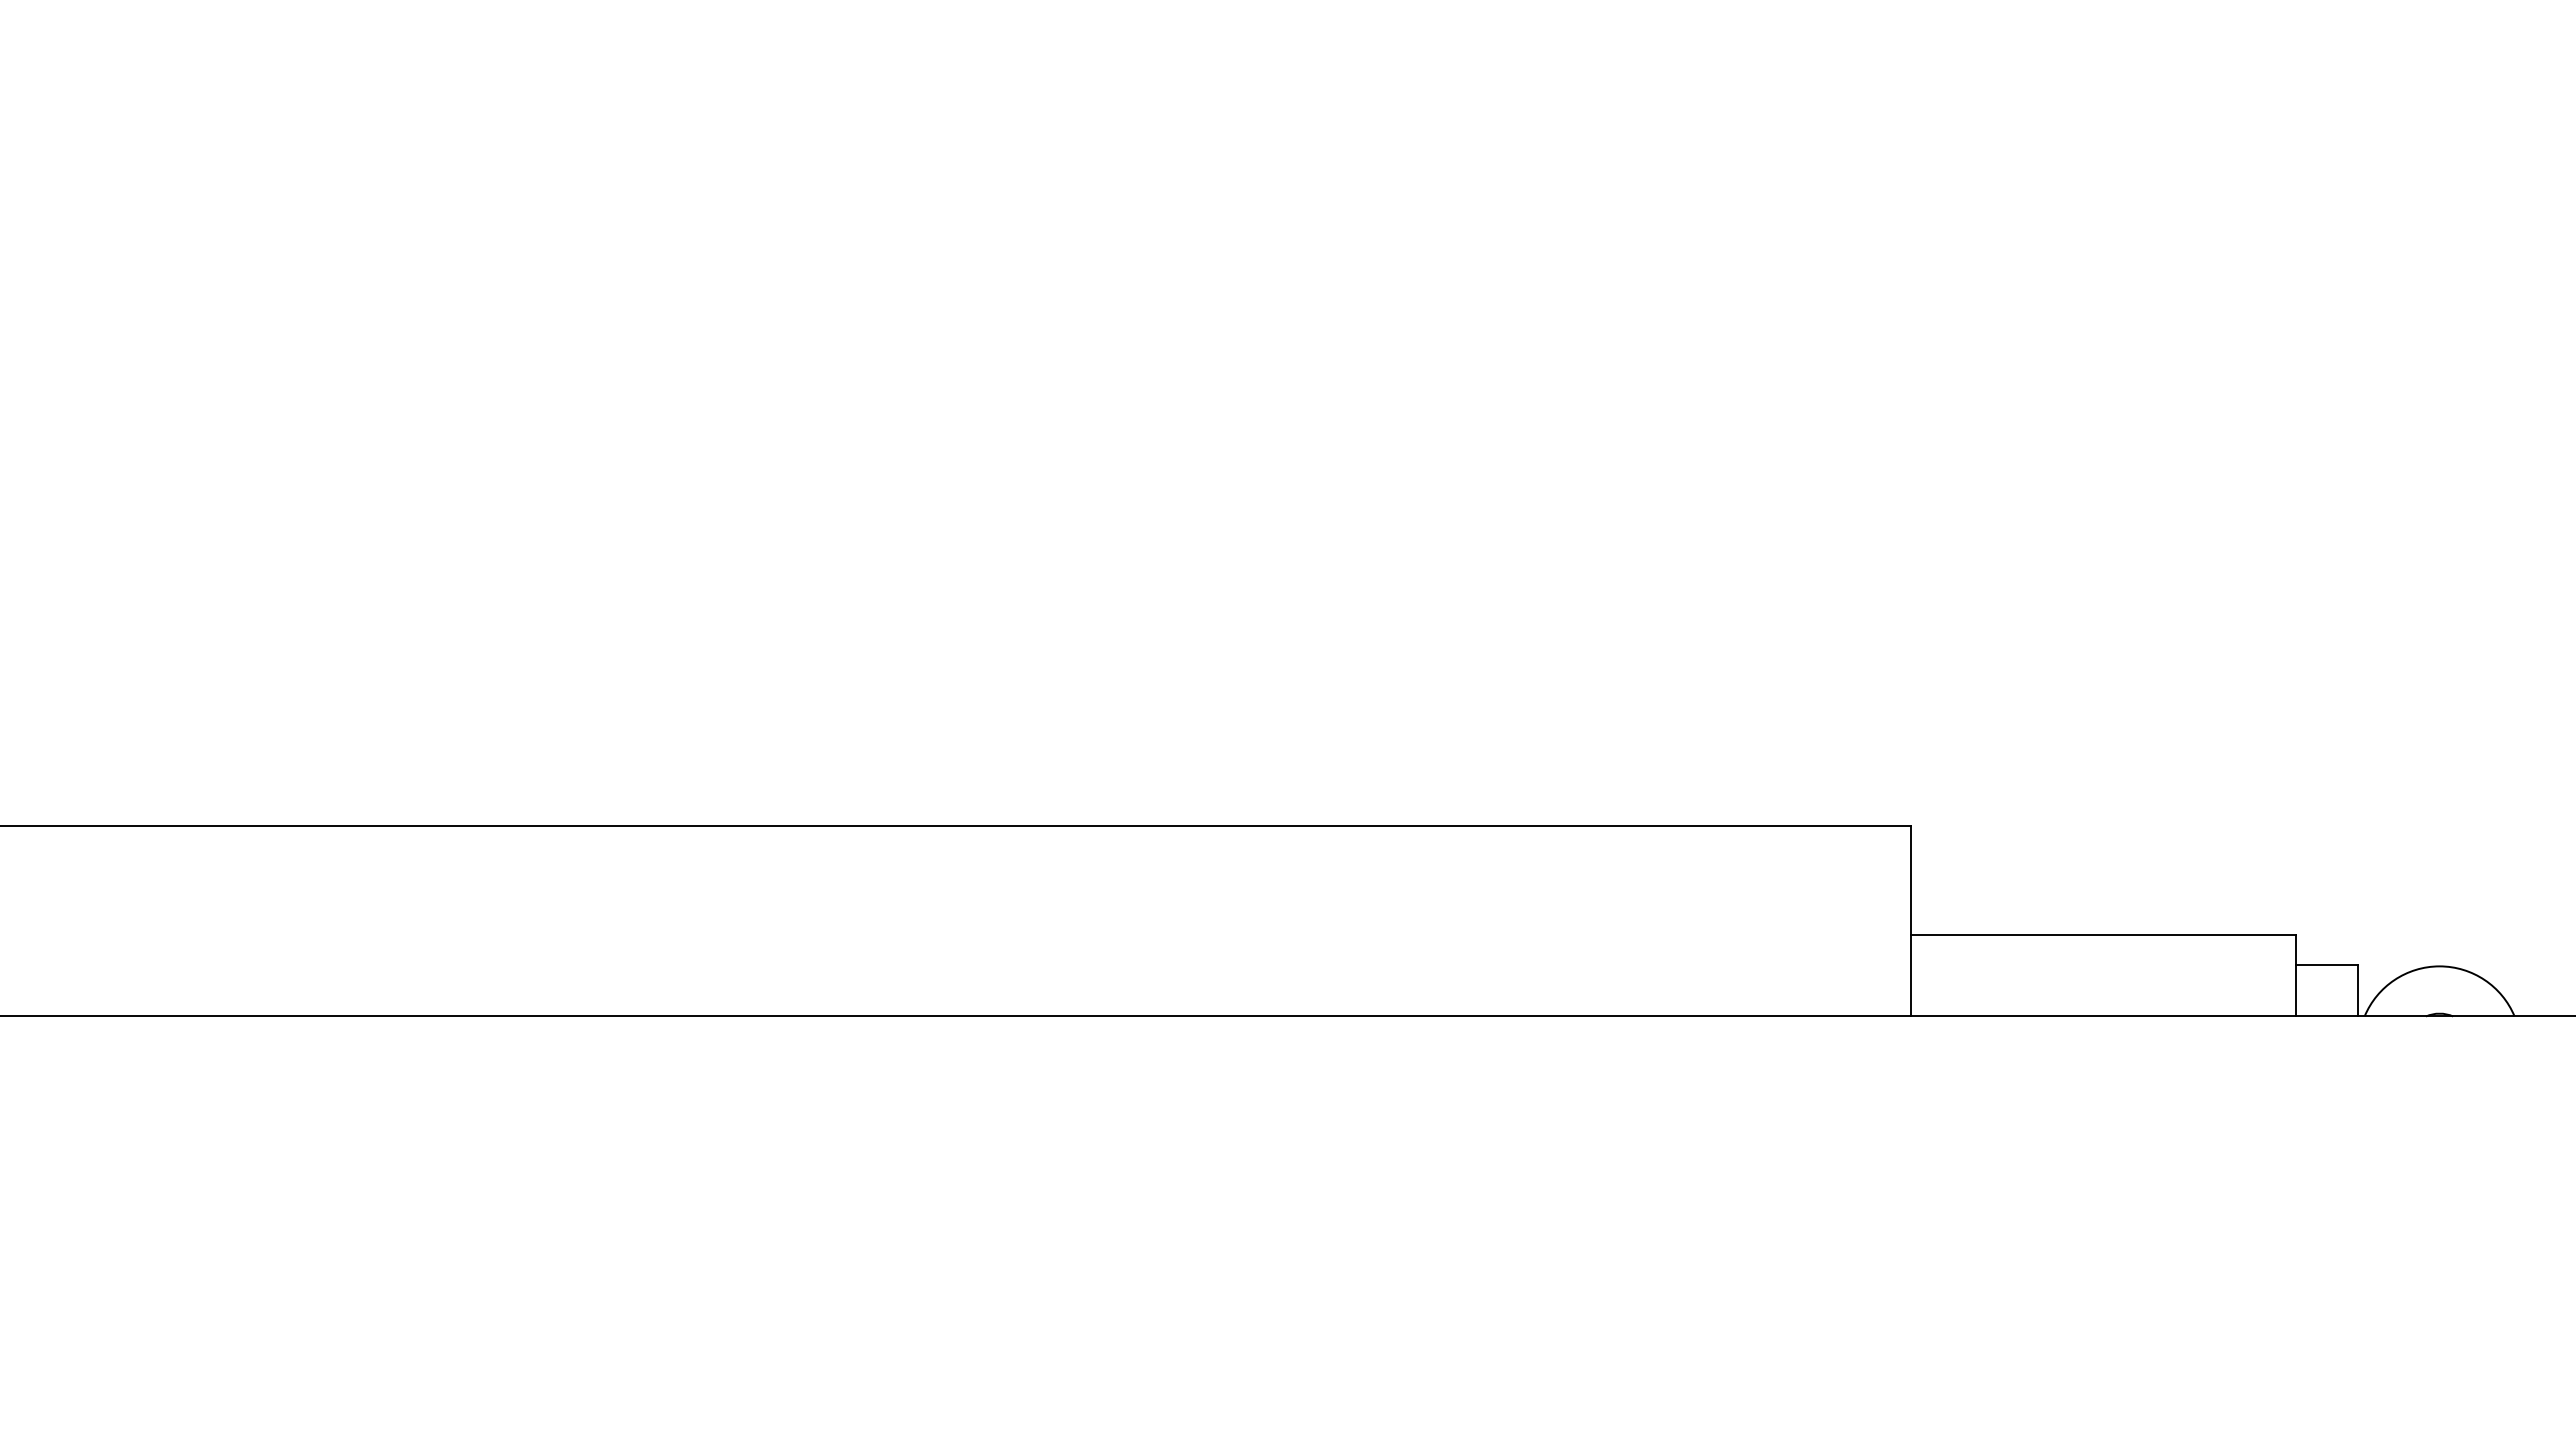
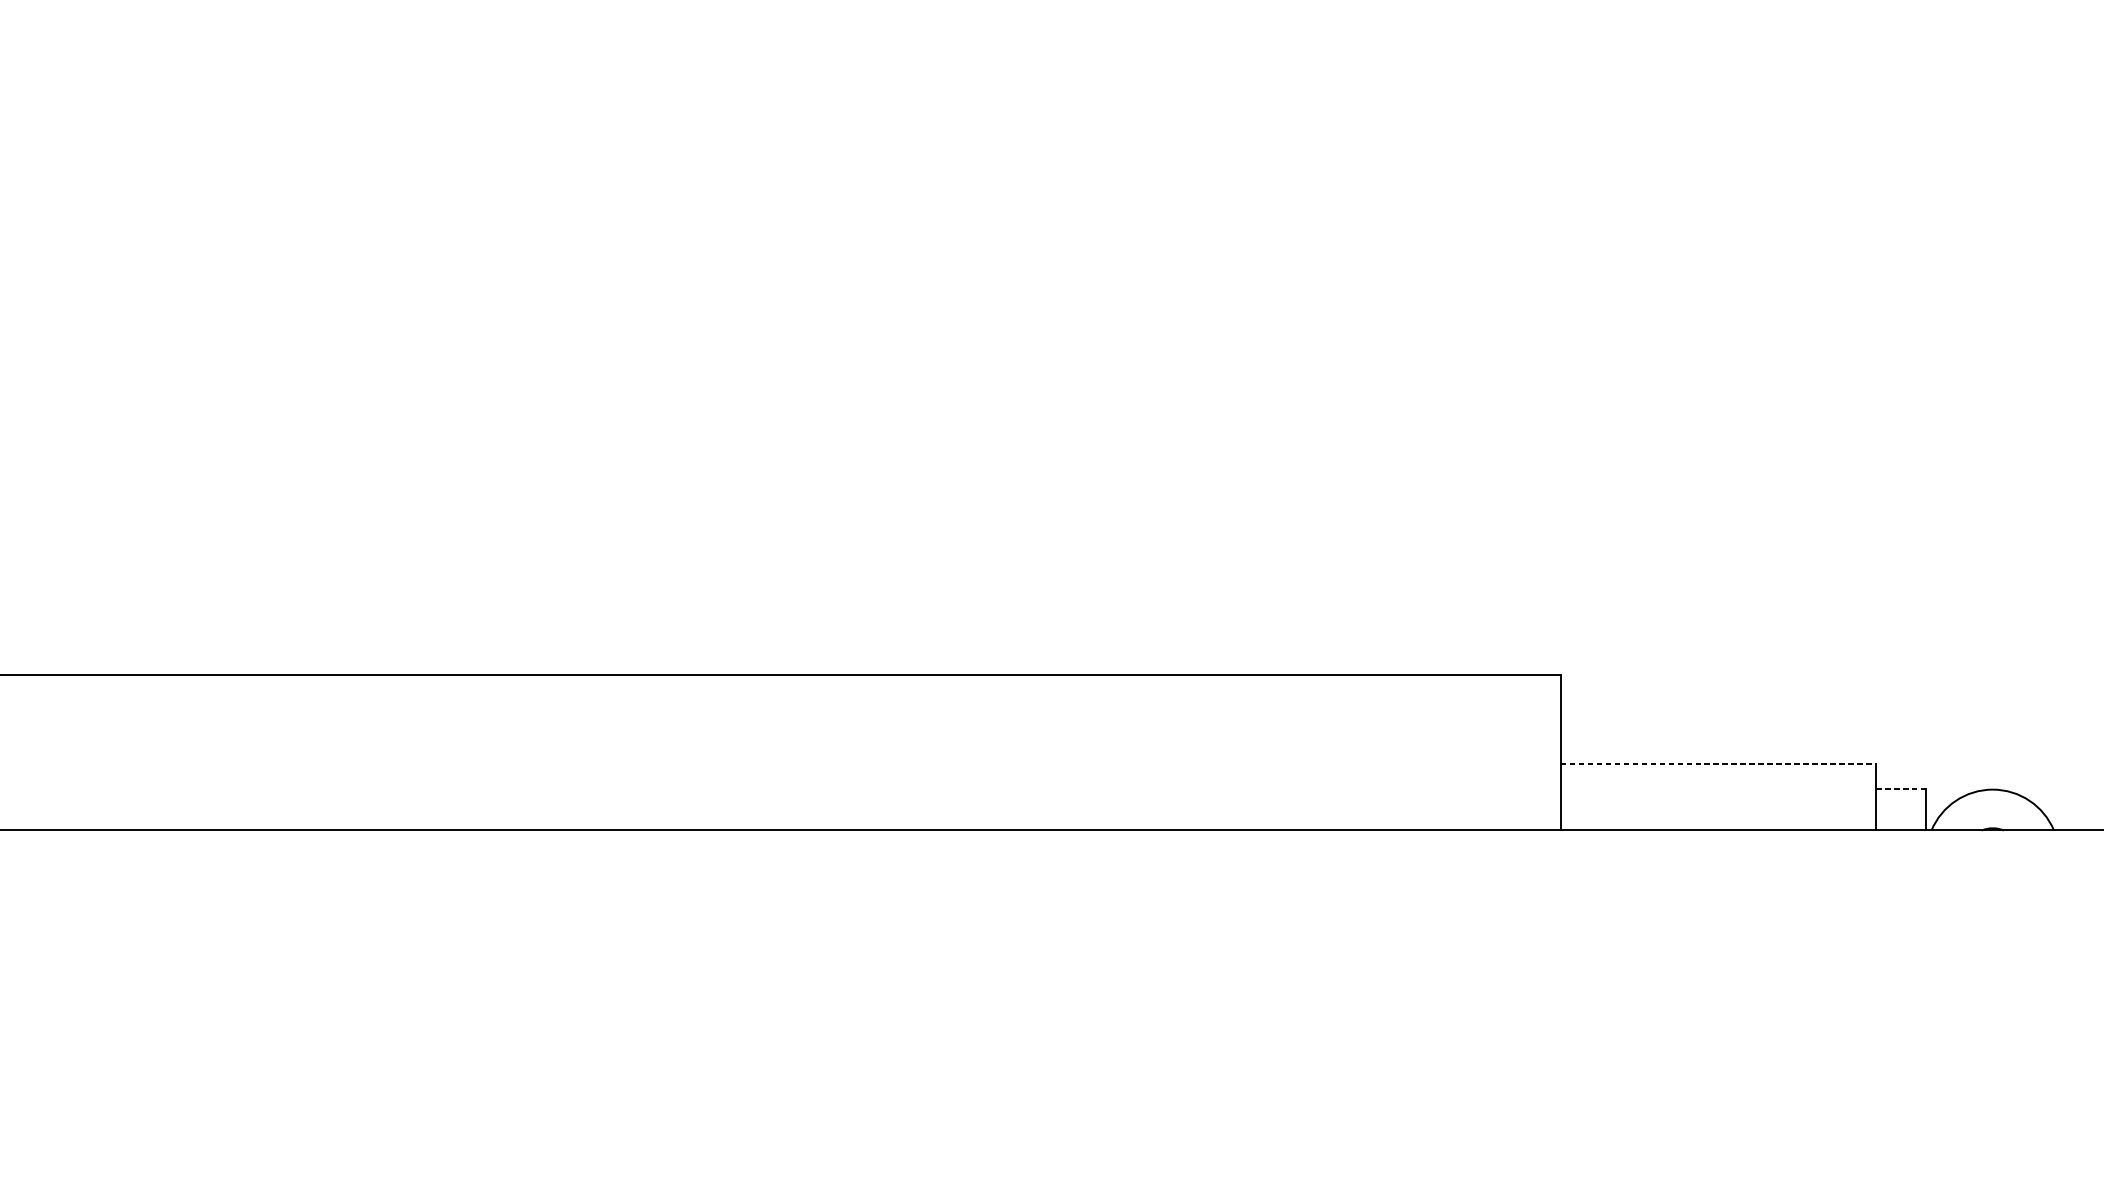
line: (2103, 934) -> (1718, 763), solid -> dashed
line: (2327, 965) -> (1901, 788), solid -> dashed

